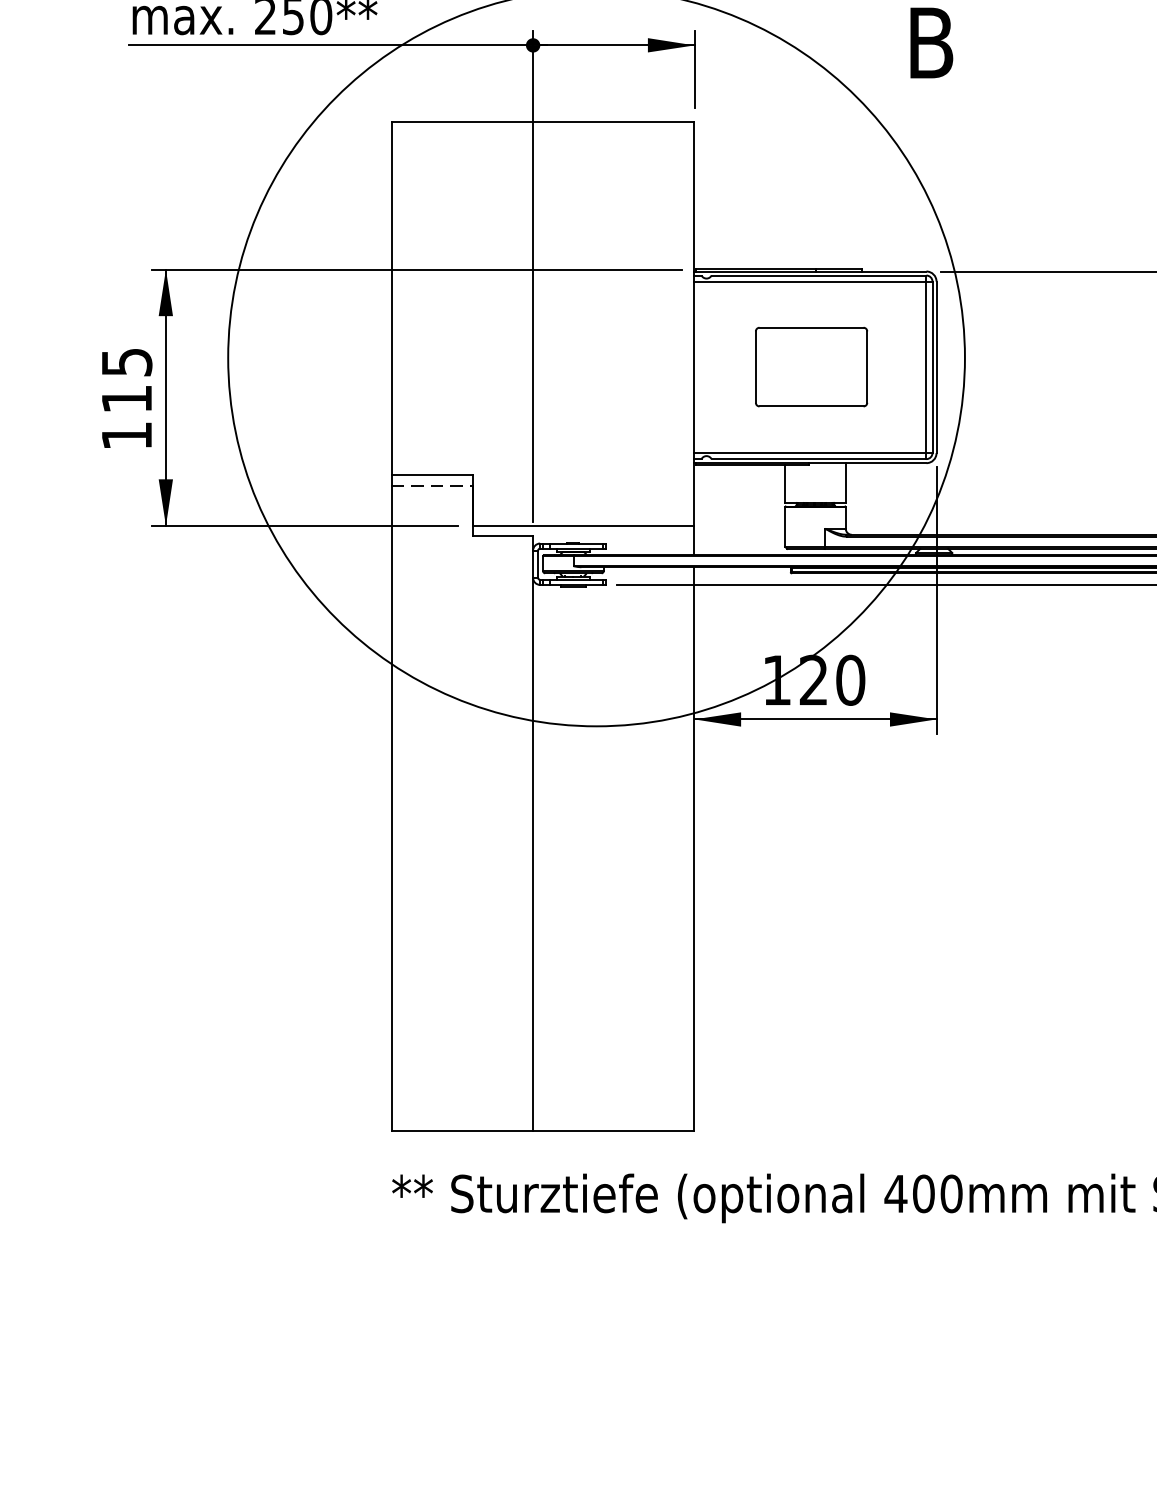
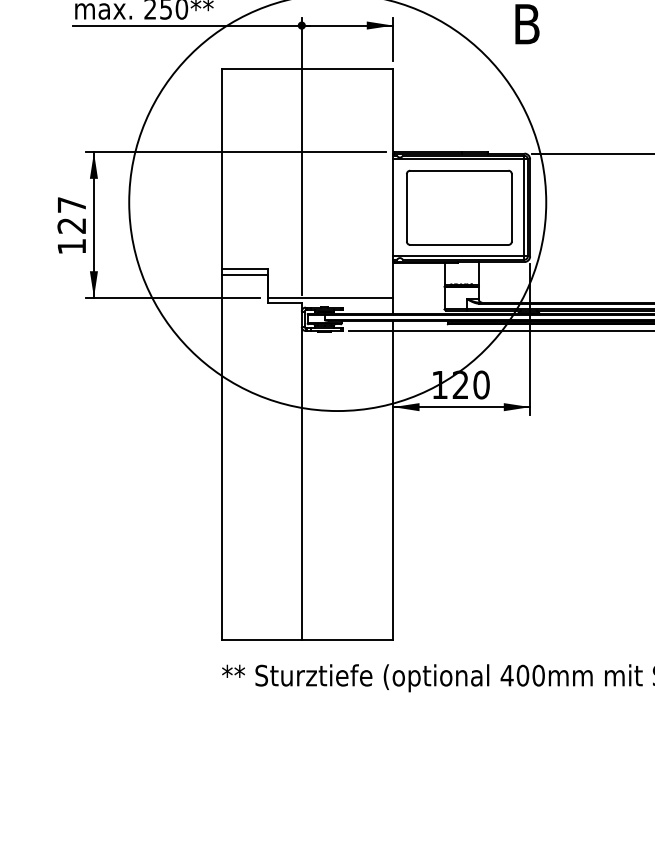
part: (811, 366) -> (459, 207), size x1.67
text: (126, 380) -> (71, 215), 115 -> 127
line: (431, 485) -> (244, 274), dashed -> solid

